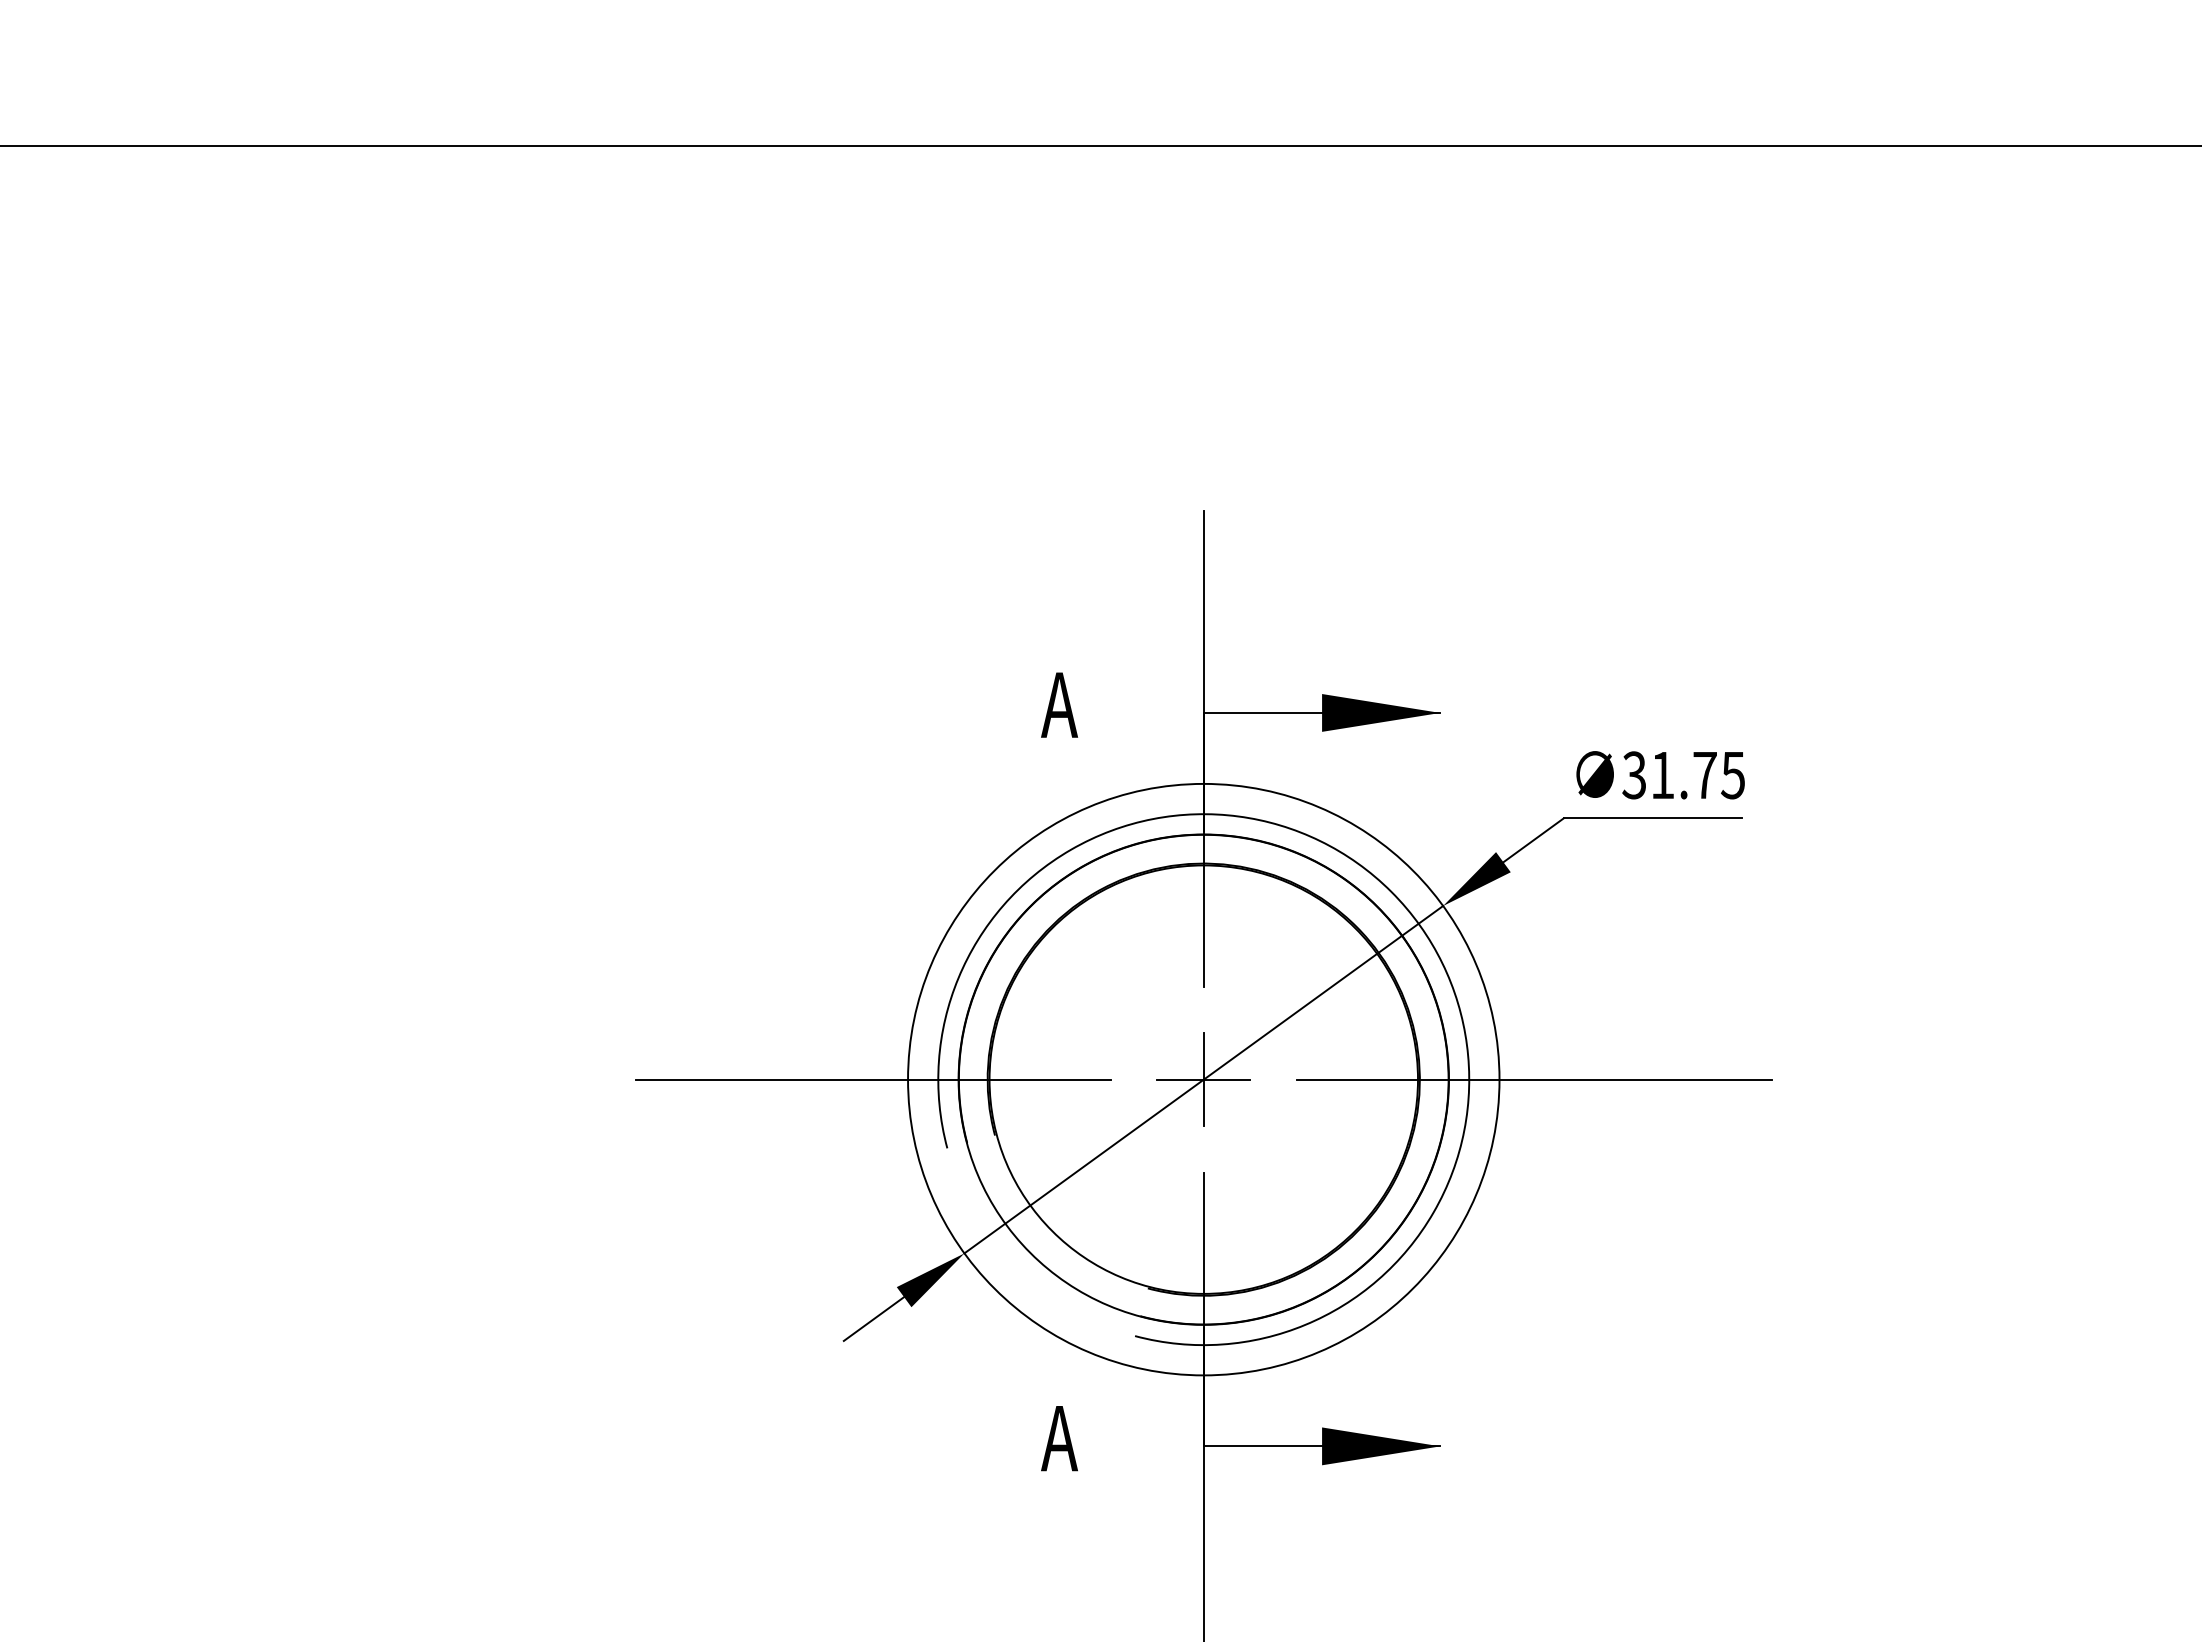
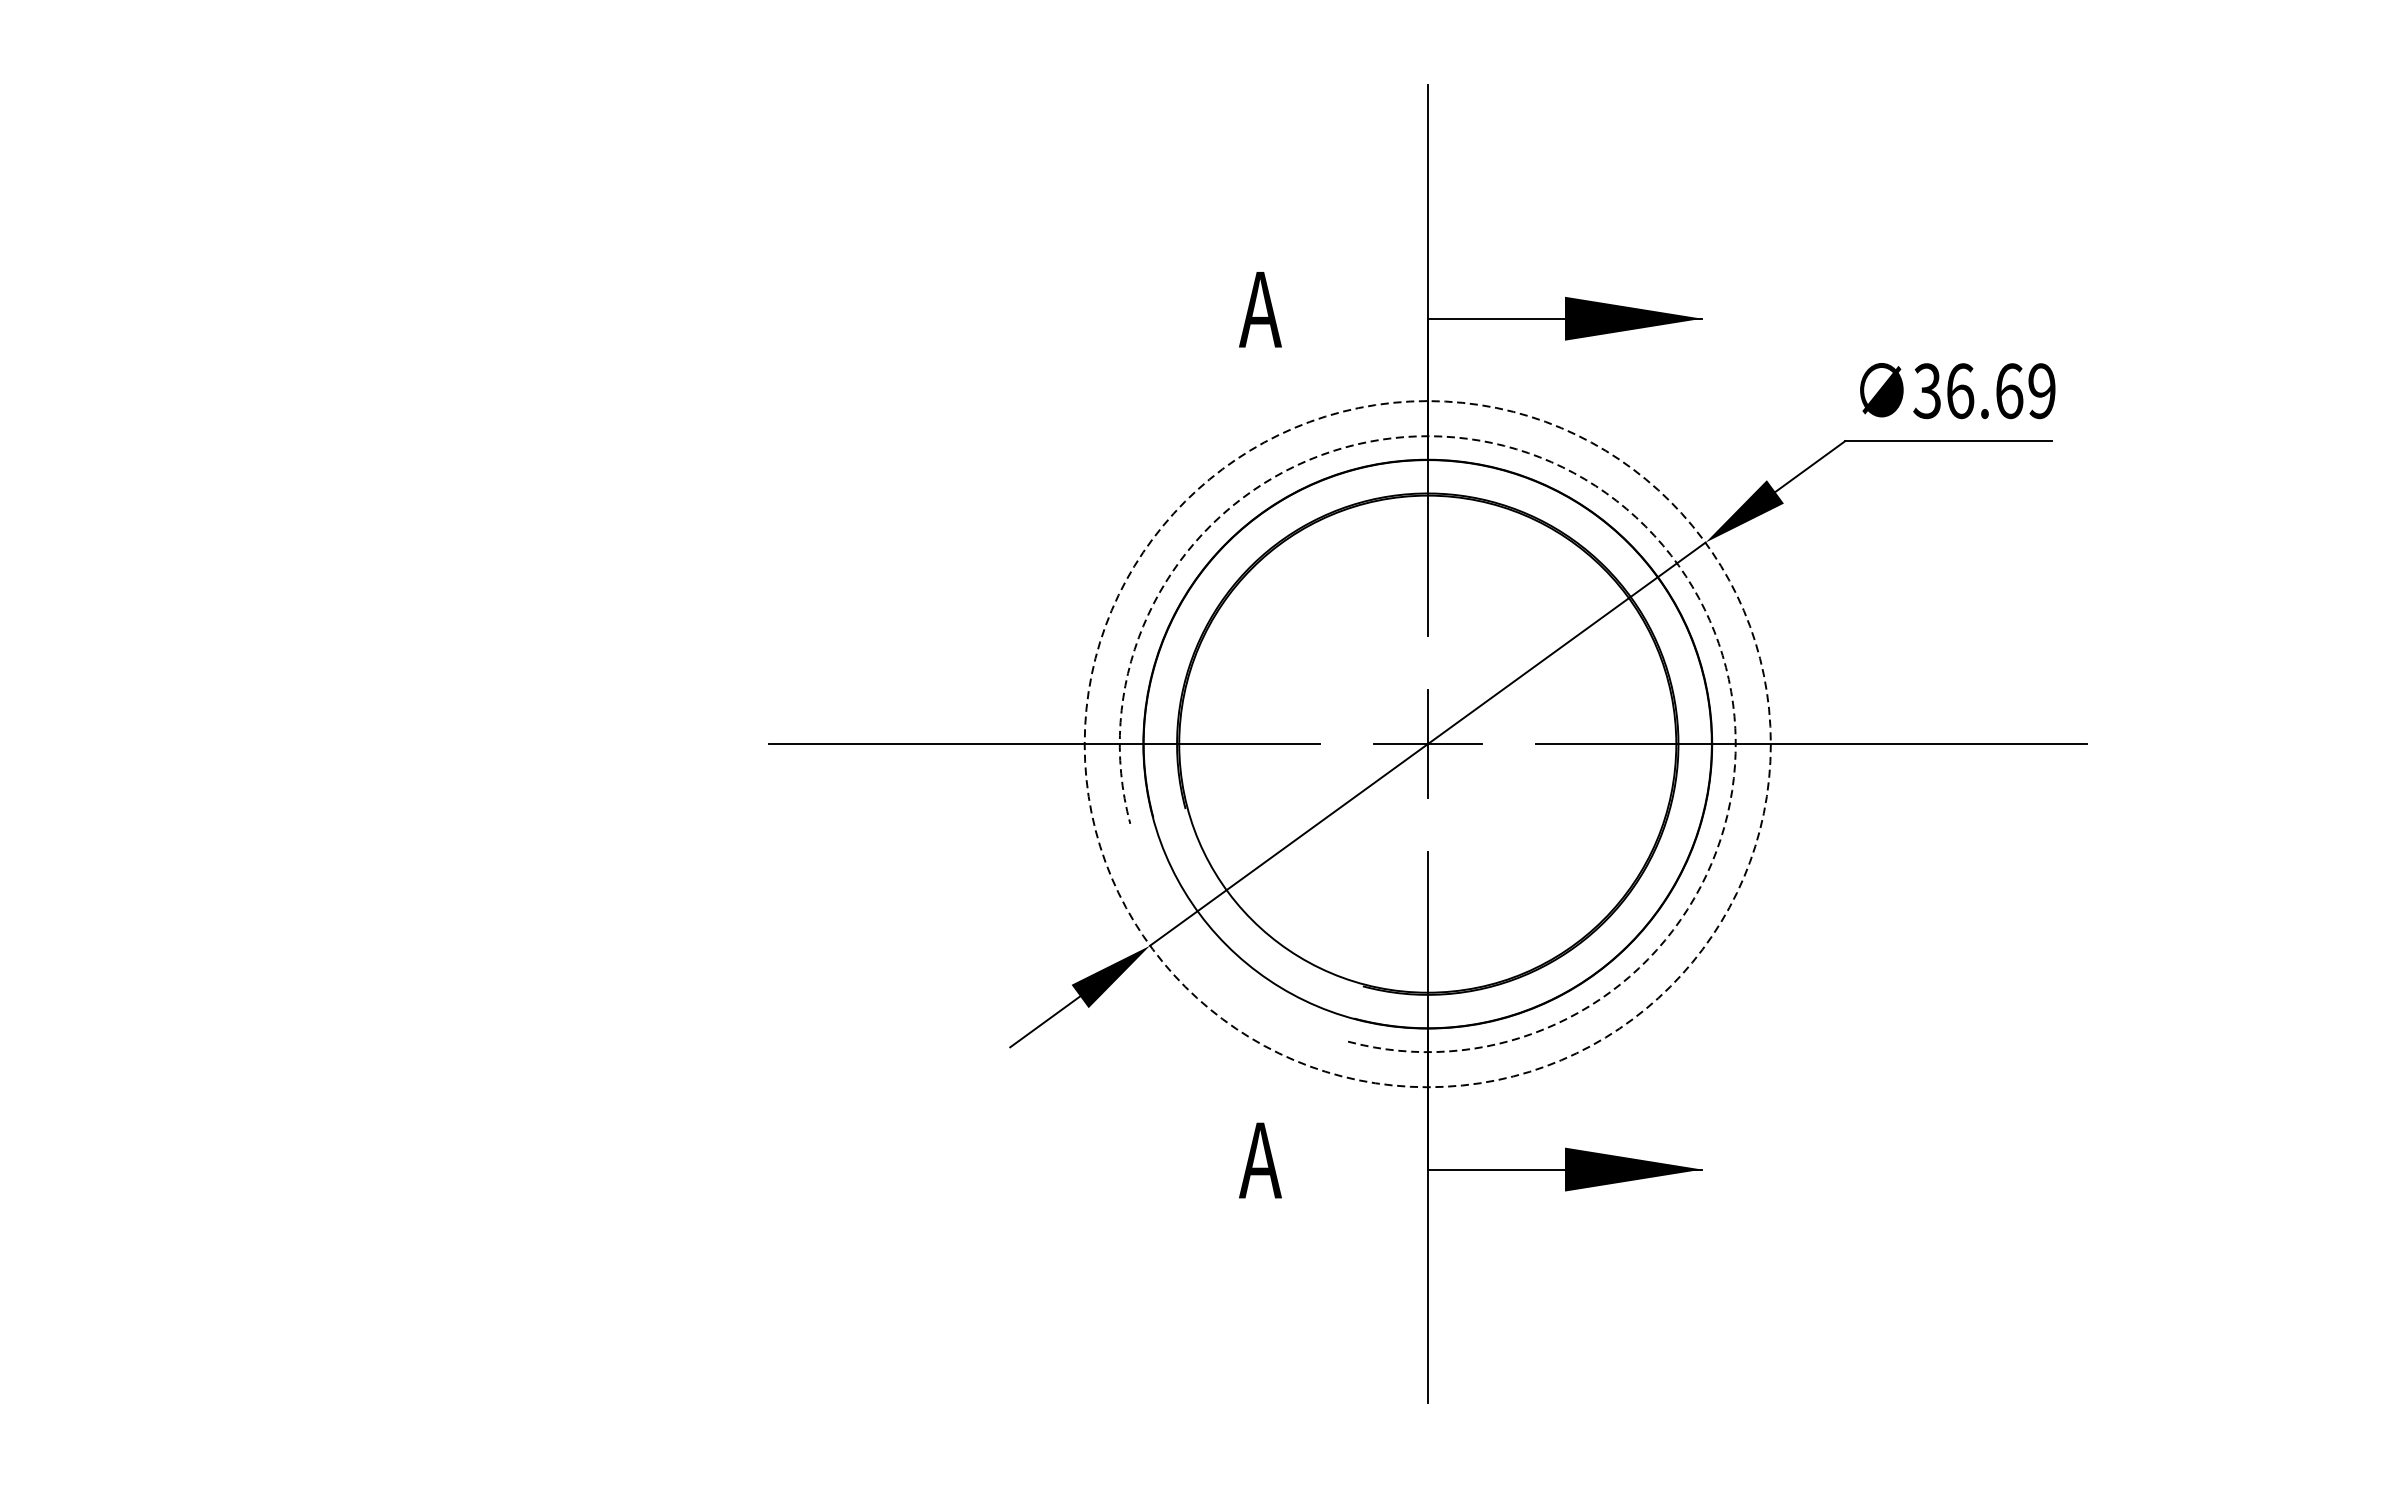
text: (1697, 775) -> (2000, 391), 31.75 -> 36.69
arc: (1391, 891) -> (1645, 525), solid -> dashed
circle: (1203, 1079) -> (1427, 743), solid -> dashed

